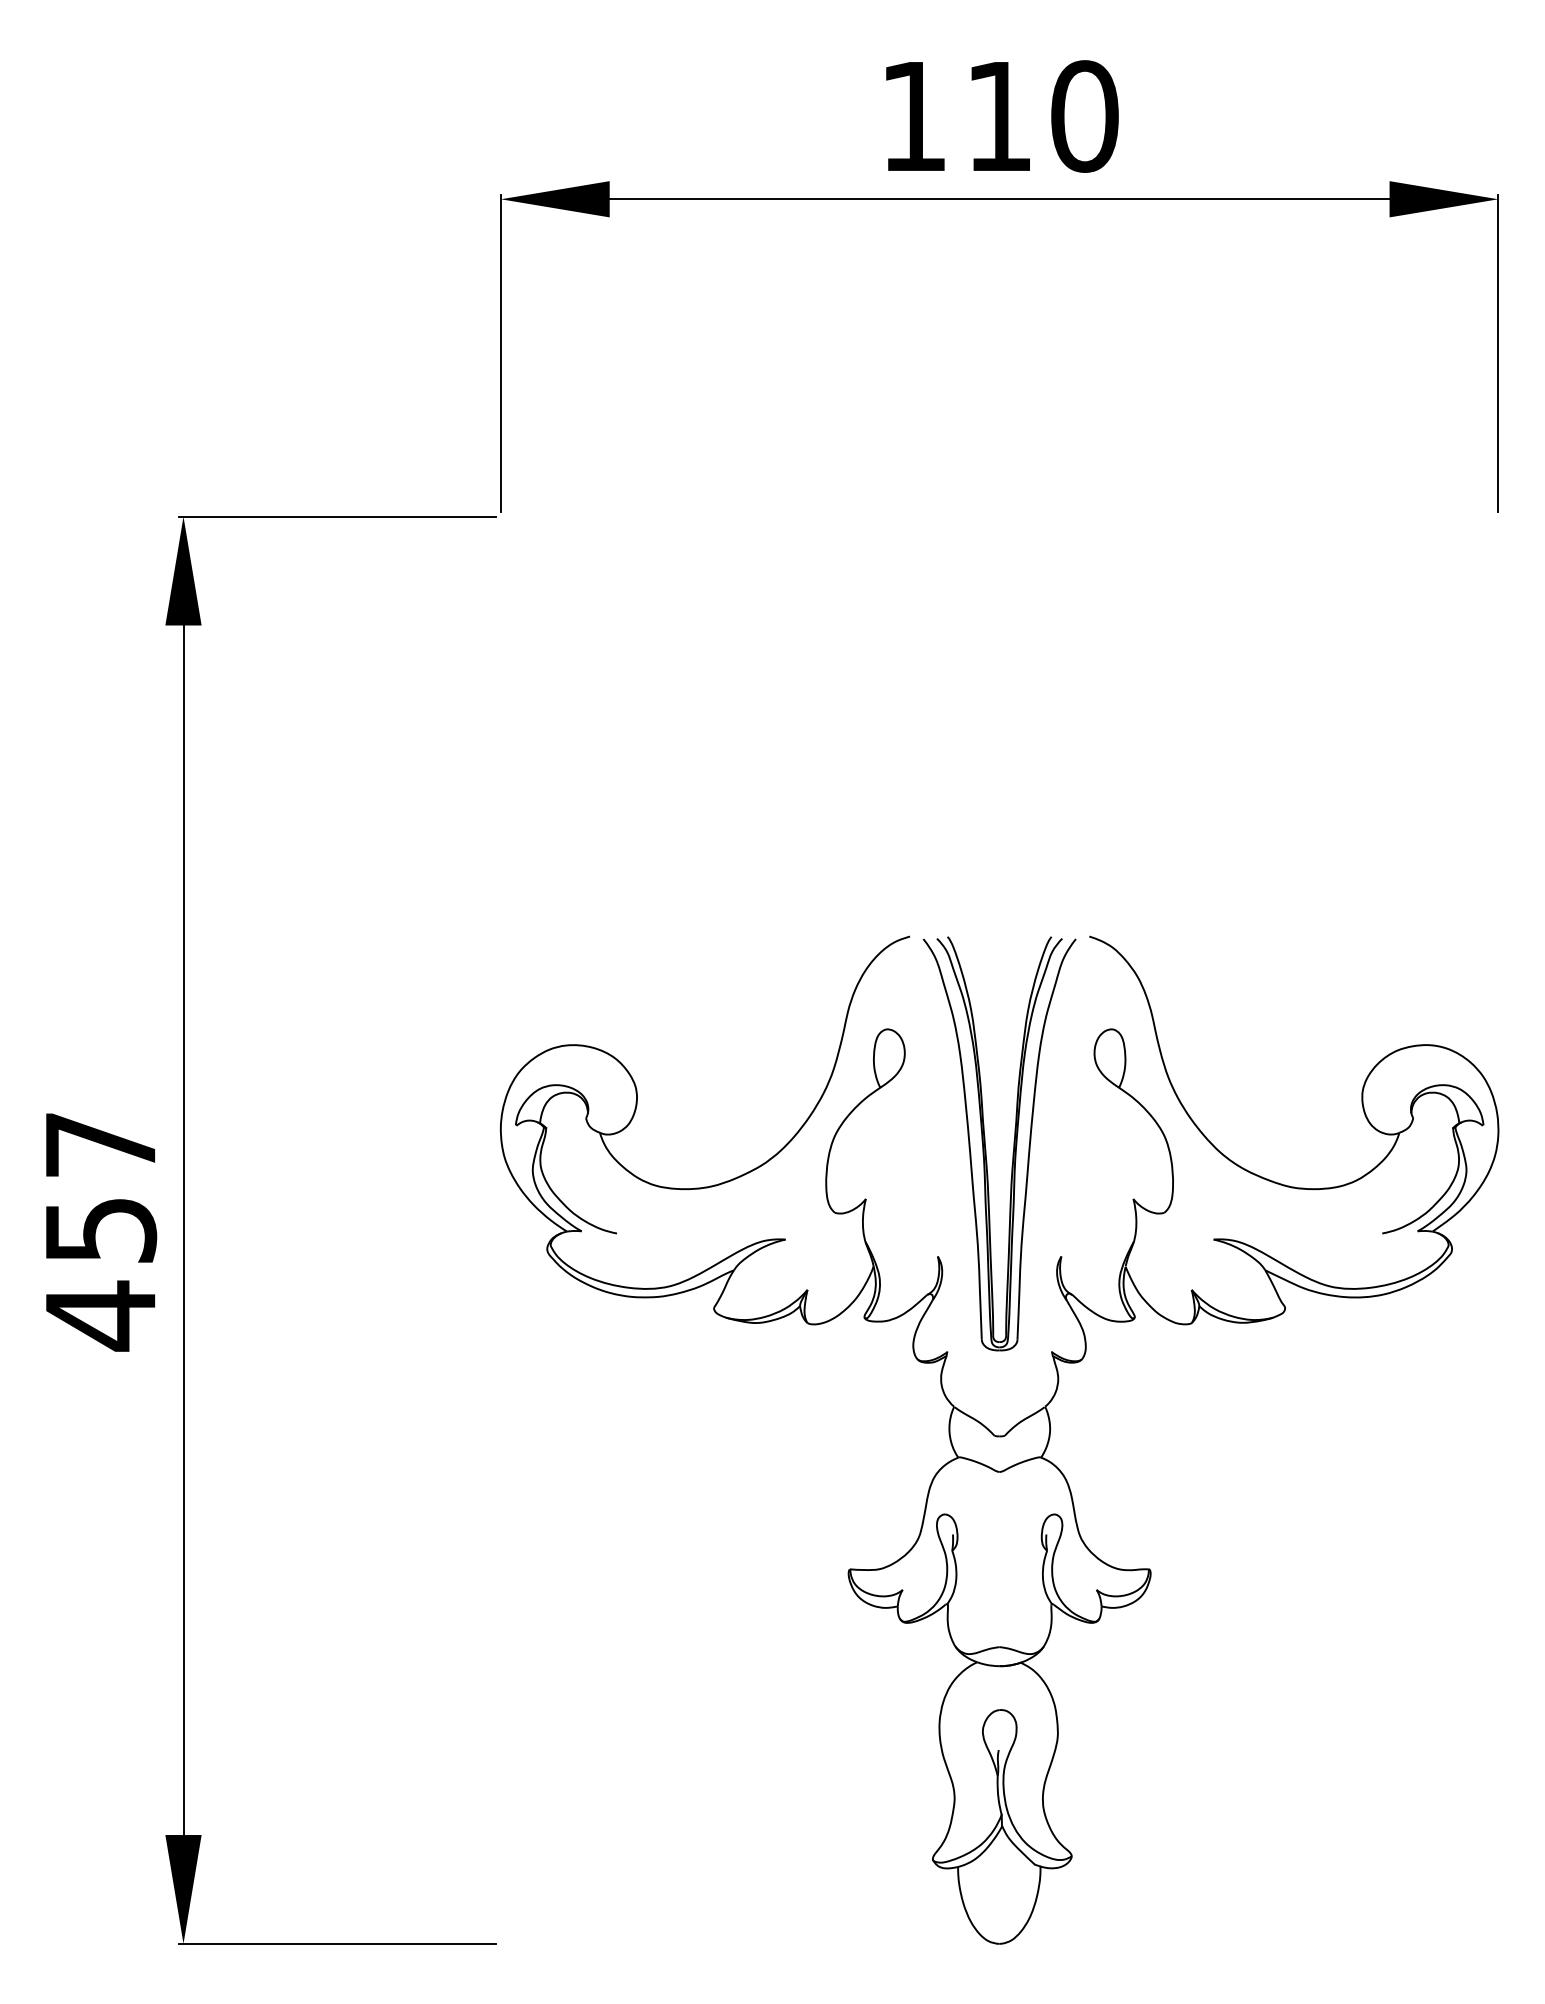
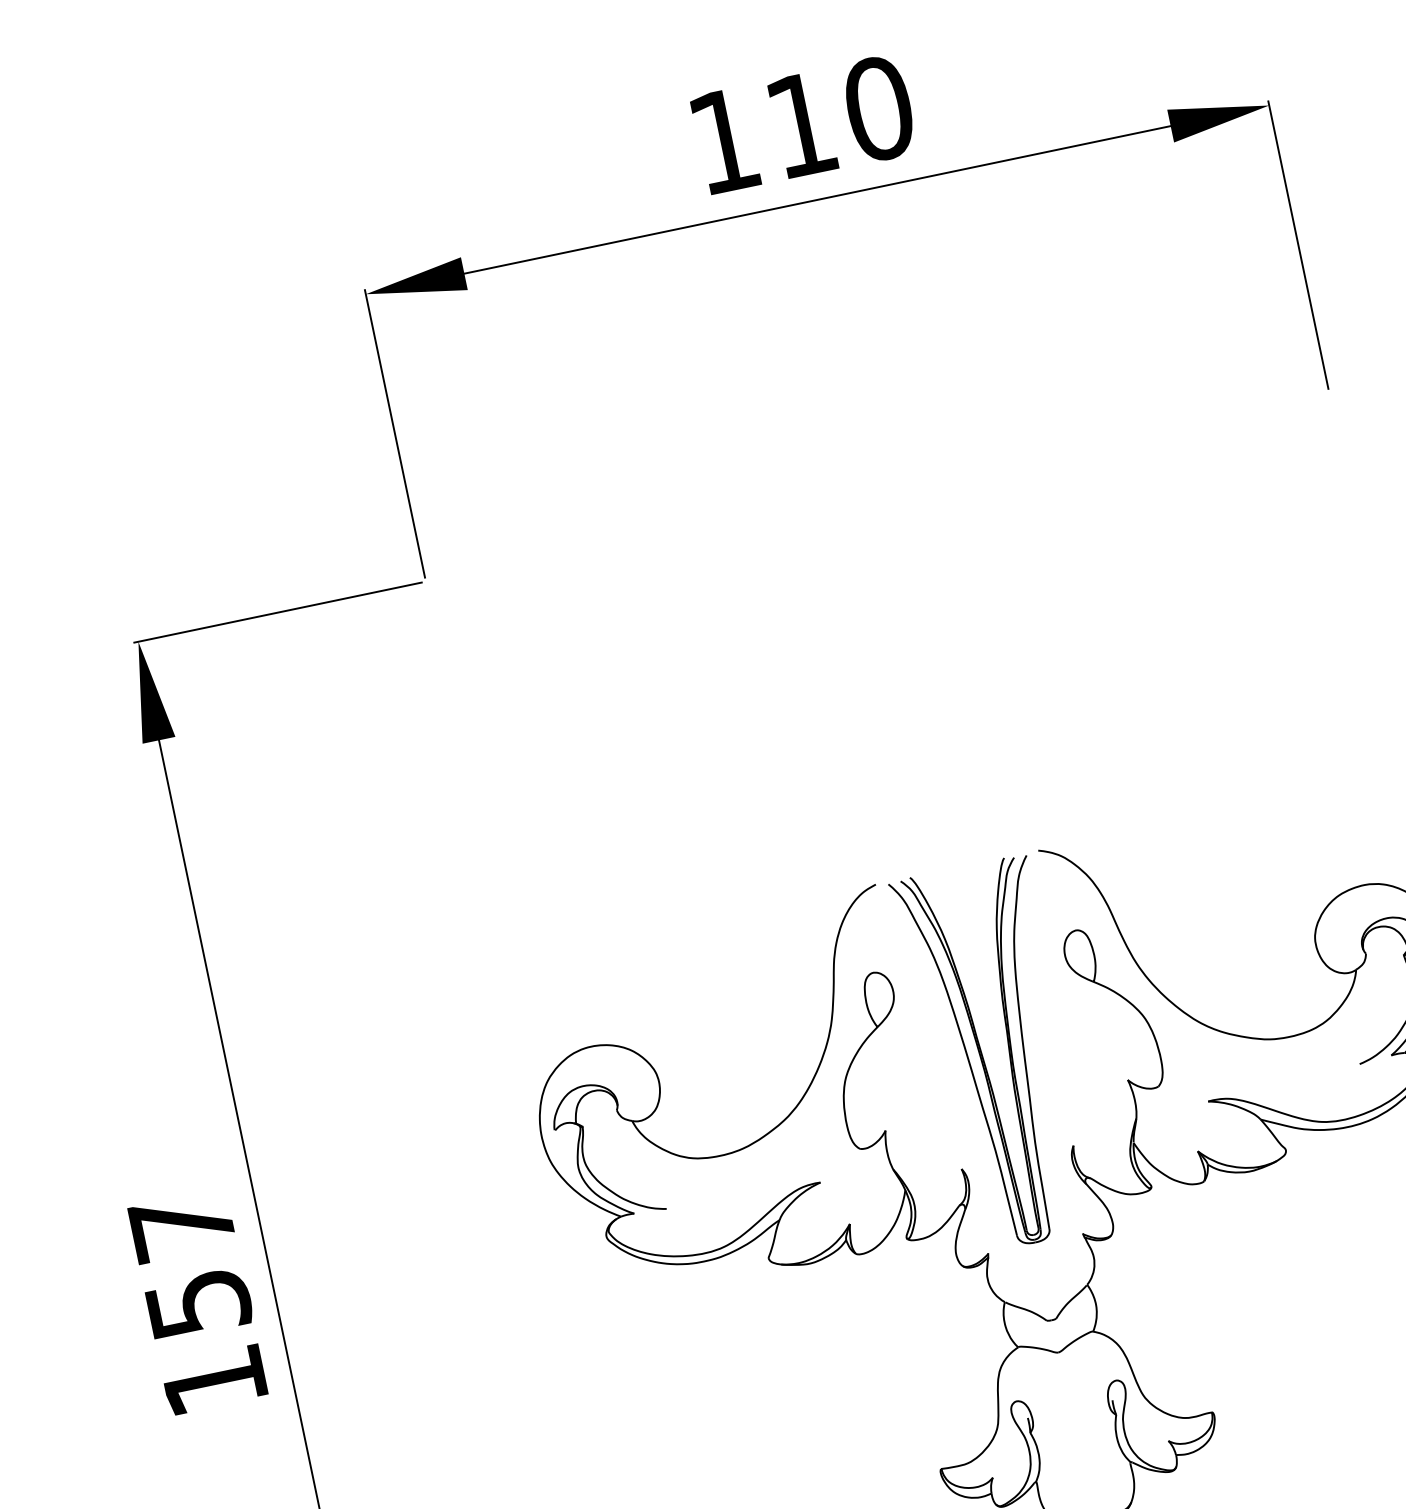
text: (100, 1315) -> (214, 1380), 457 -> 157

